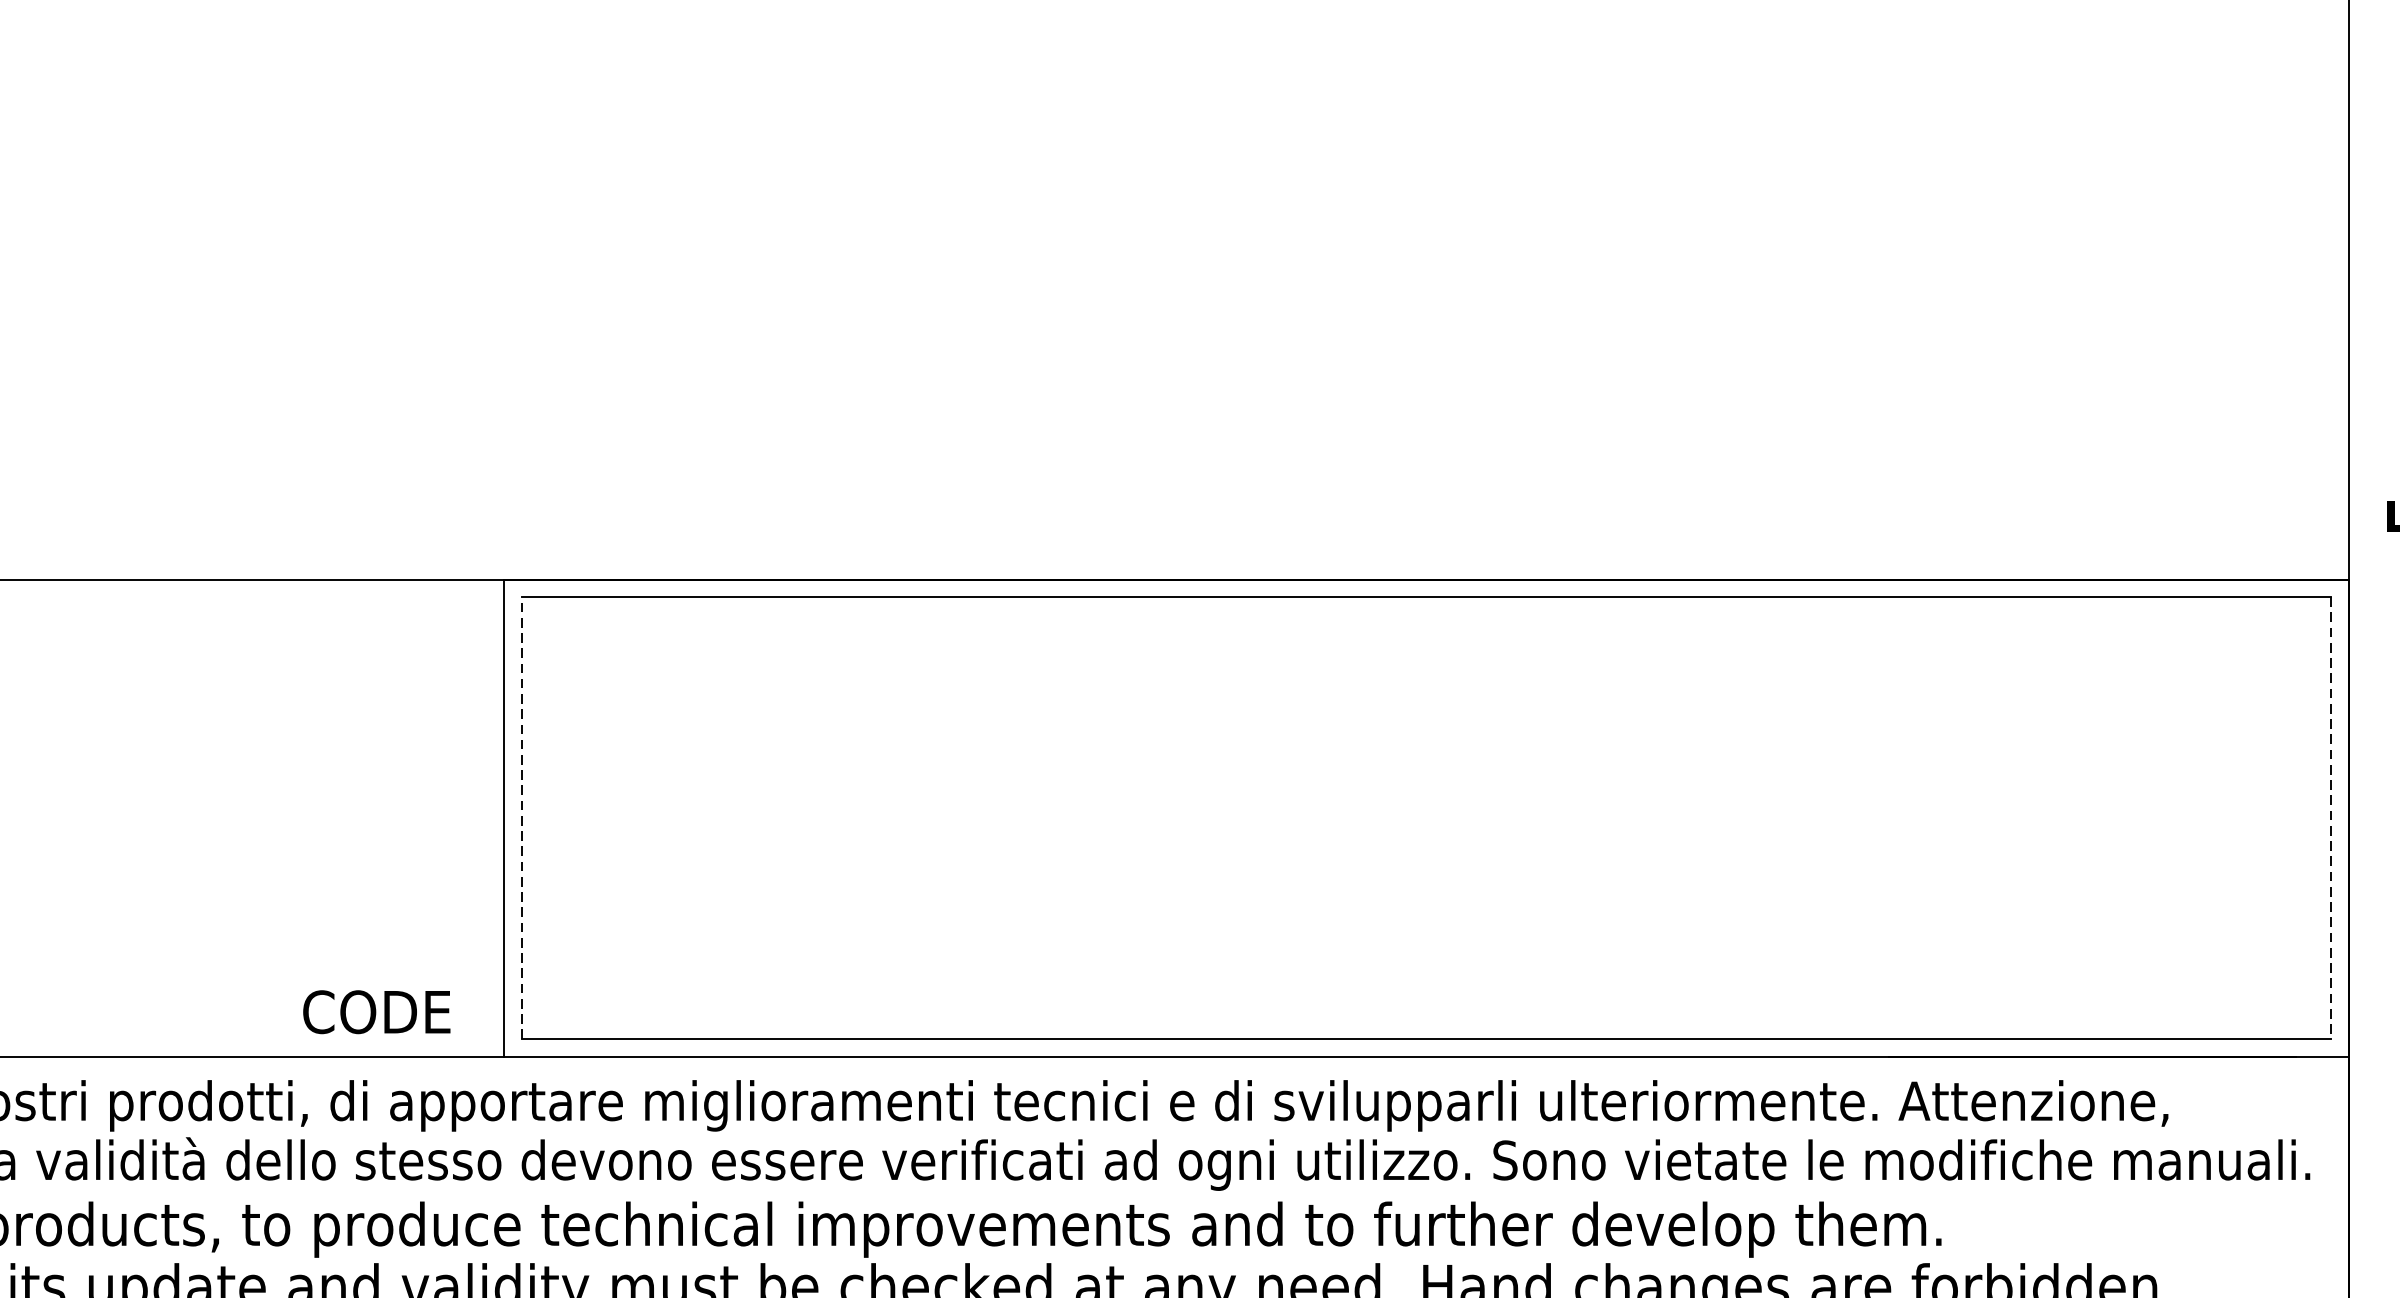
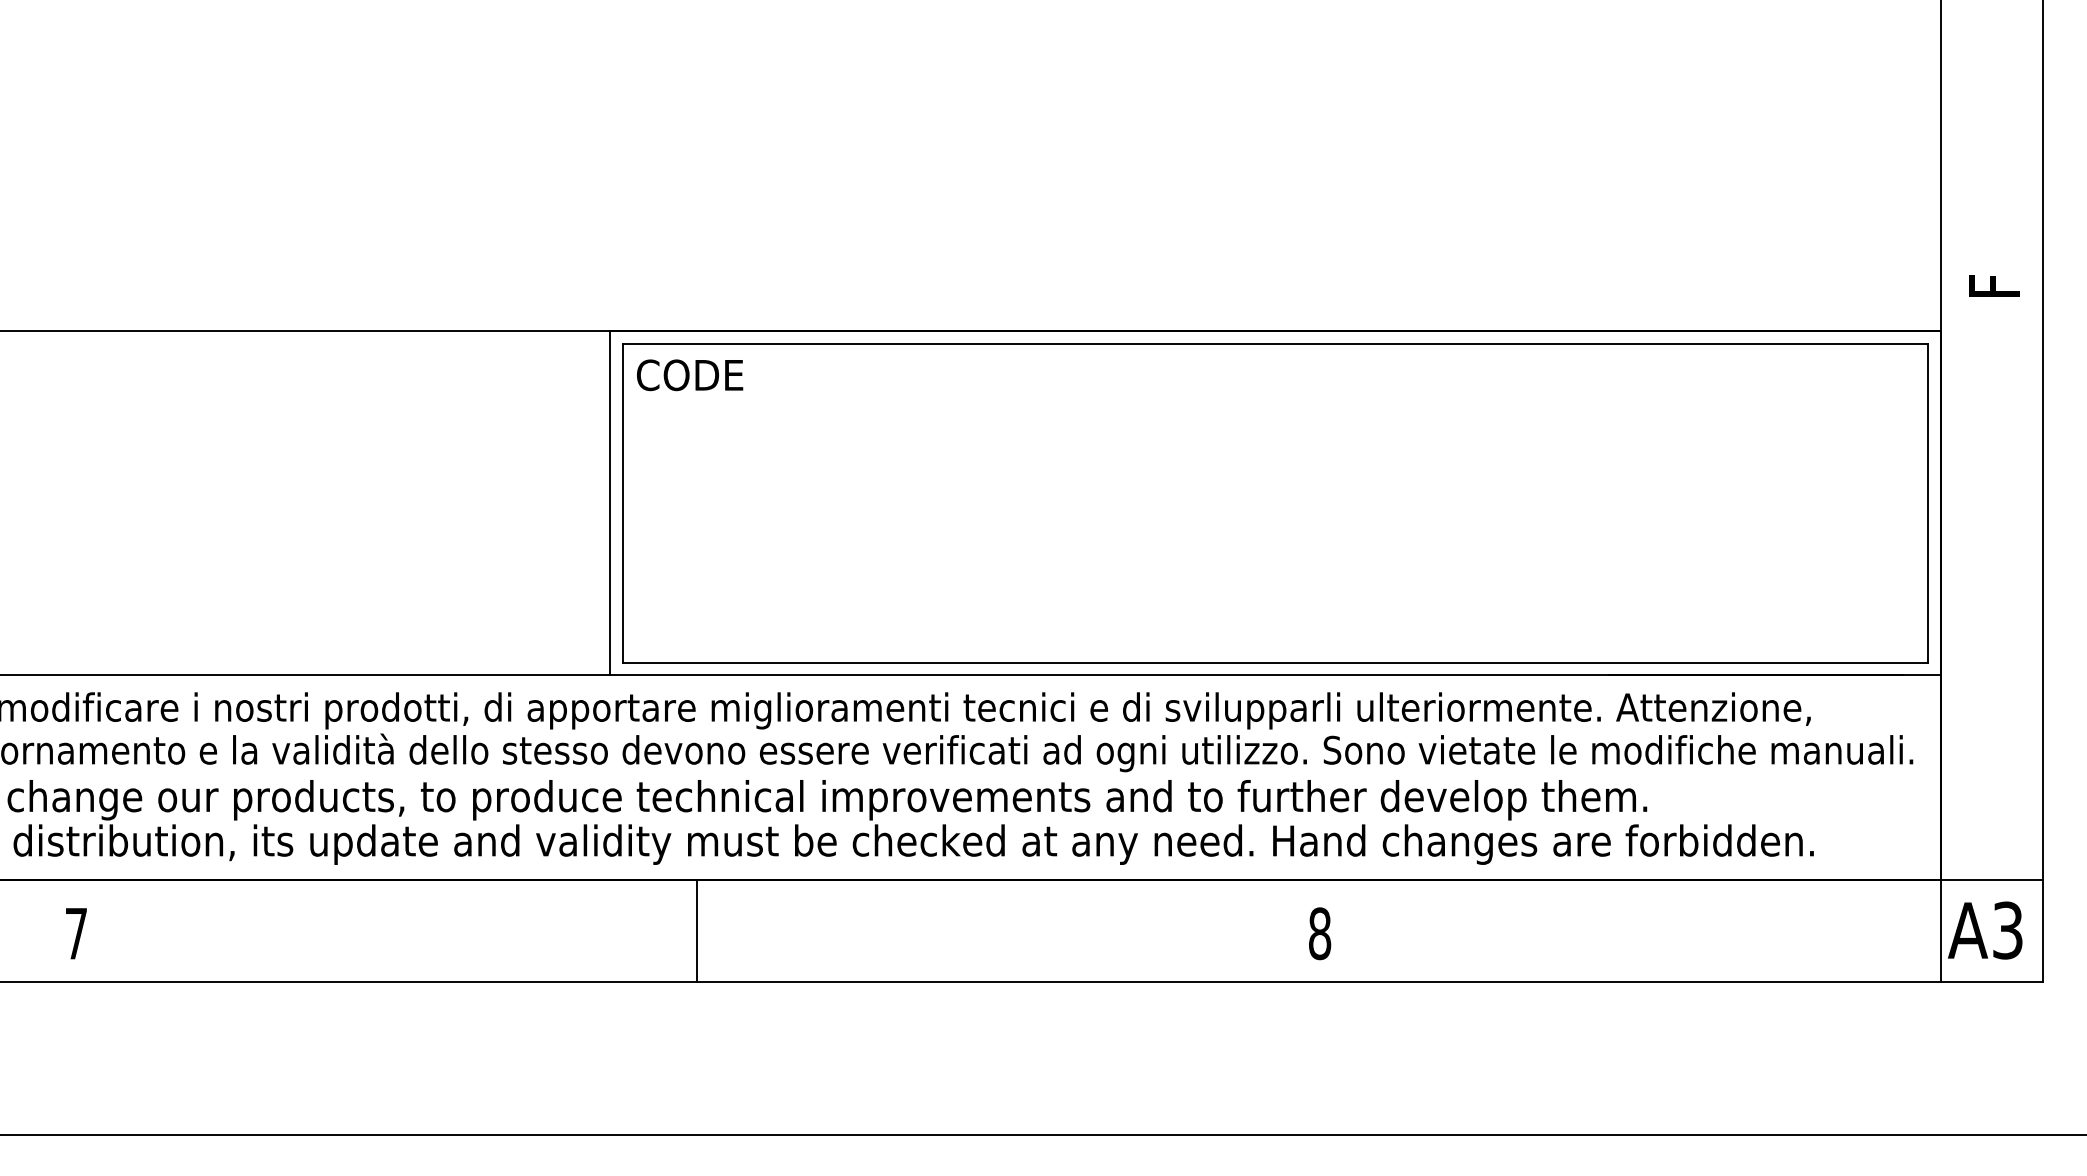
line: (521, 817) -> (622, 502), dashed -> solid
line: (2331, 818) -> (1928, 503), dashed -> solid
text: (377, 1012) -> (690, 375), moved

